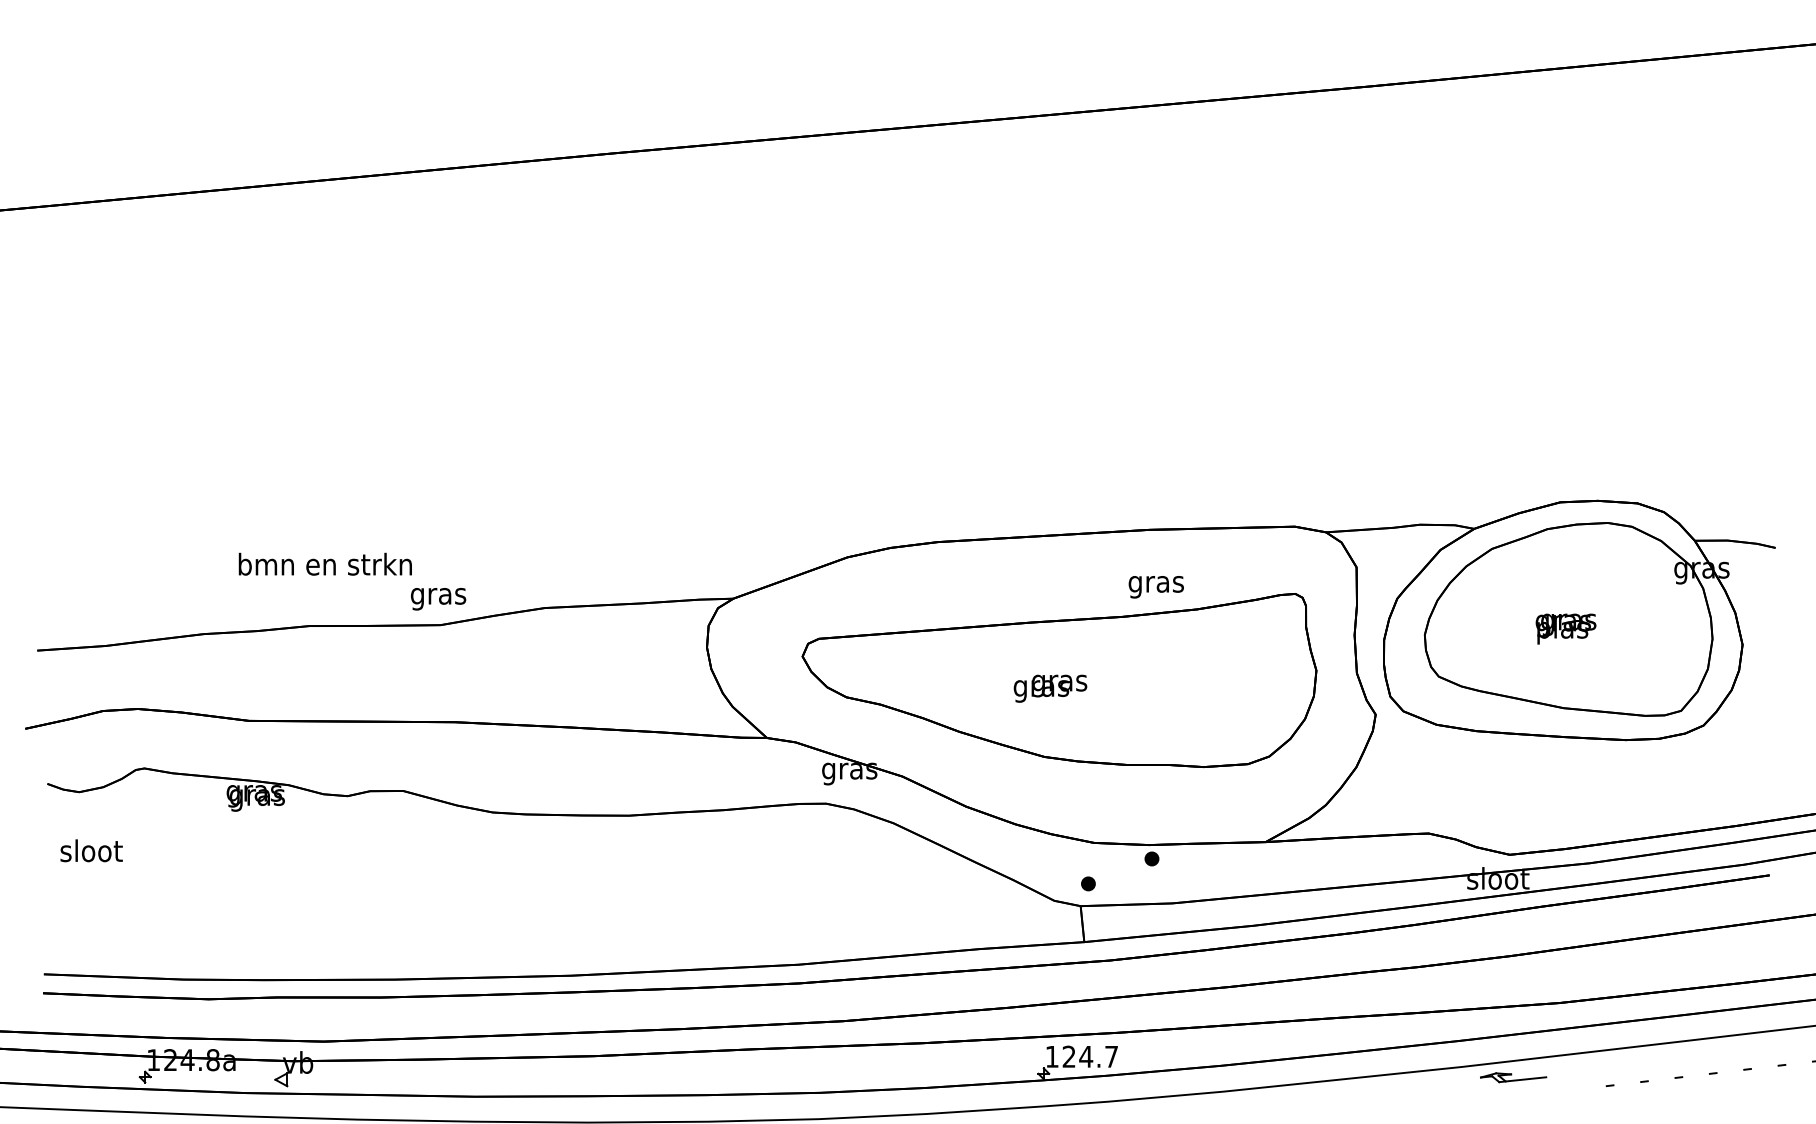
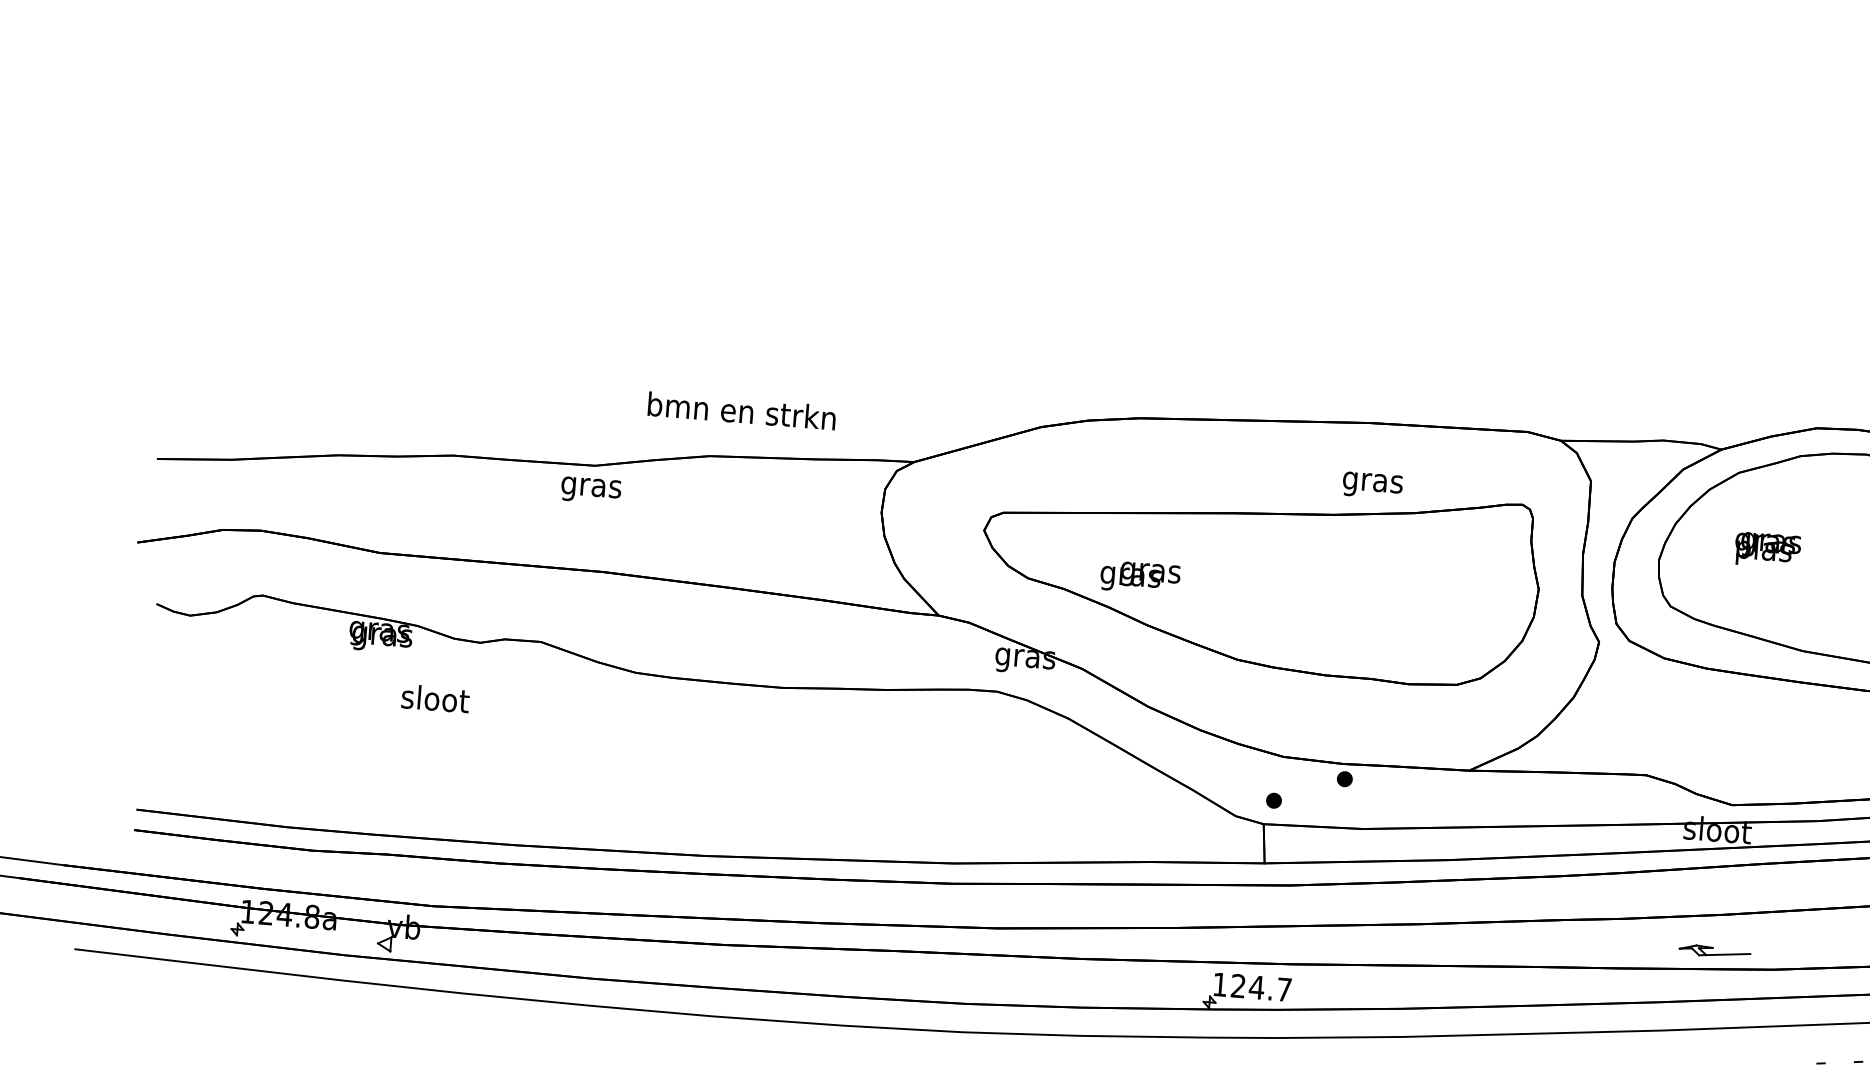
text: (324, 563) -> (741, 410), moved
text: (438, 599) -> (591, 490), moved
text: (1565, 628) -> (1767, 549), moved
text: (1050, 688) -> (1140, 577), moved
text: (91, 850) -> (435, 698), moved
part: (1513, 1077) -> (1714, 951), moved

